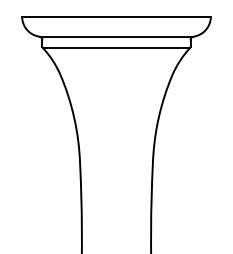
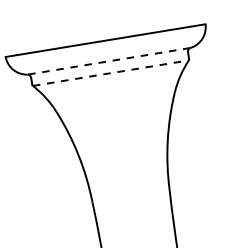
line: (116, 36) -> (108, 61), solid -> dashed
line: (116, 47) -> (110, 72), solid -> dashed

